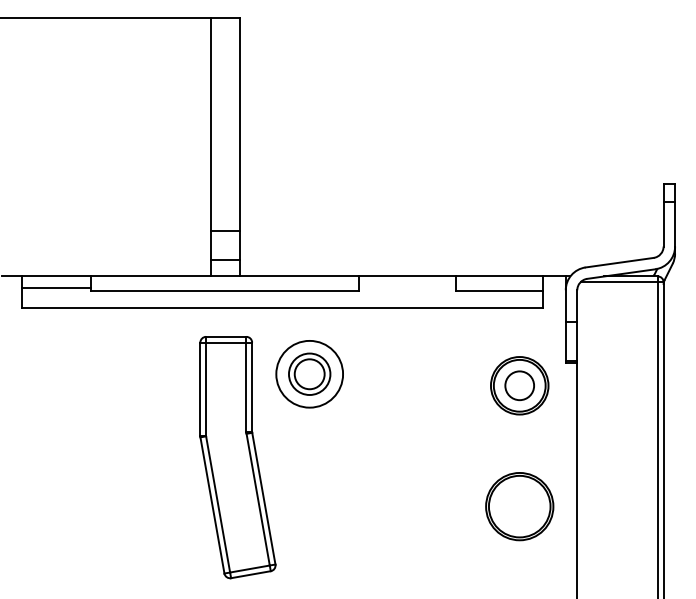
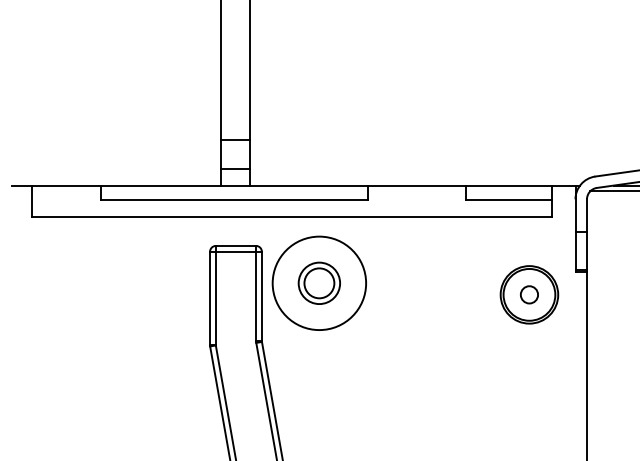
line: (56, 287) -> (66, 196), removed
circle: (309, 373) -> (319, 282), size x1.4
circle: (519, 385) -> (529, 294), size x0.6
part: (519, 506) -> (529, 415), removed

